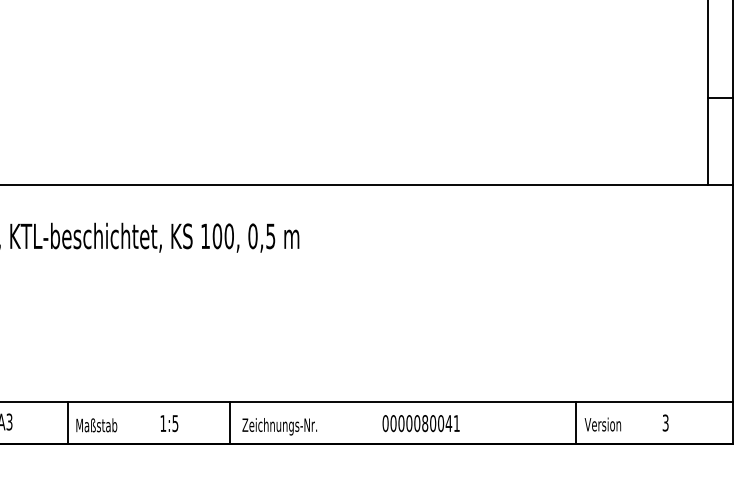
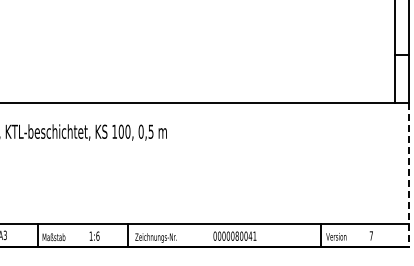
line: (732, 314) -> (408, 175), solid -> dashed
text: (174, 422) -> (97, 235), 1:5 -> 1:6
text: (664, 422) -> (370, 235), 3 -> 7

